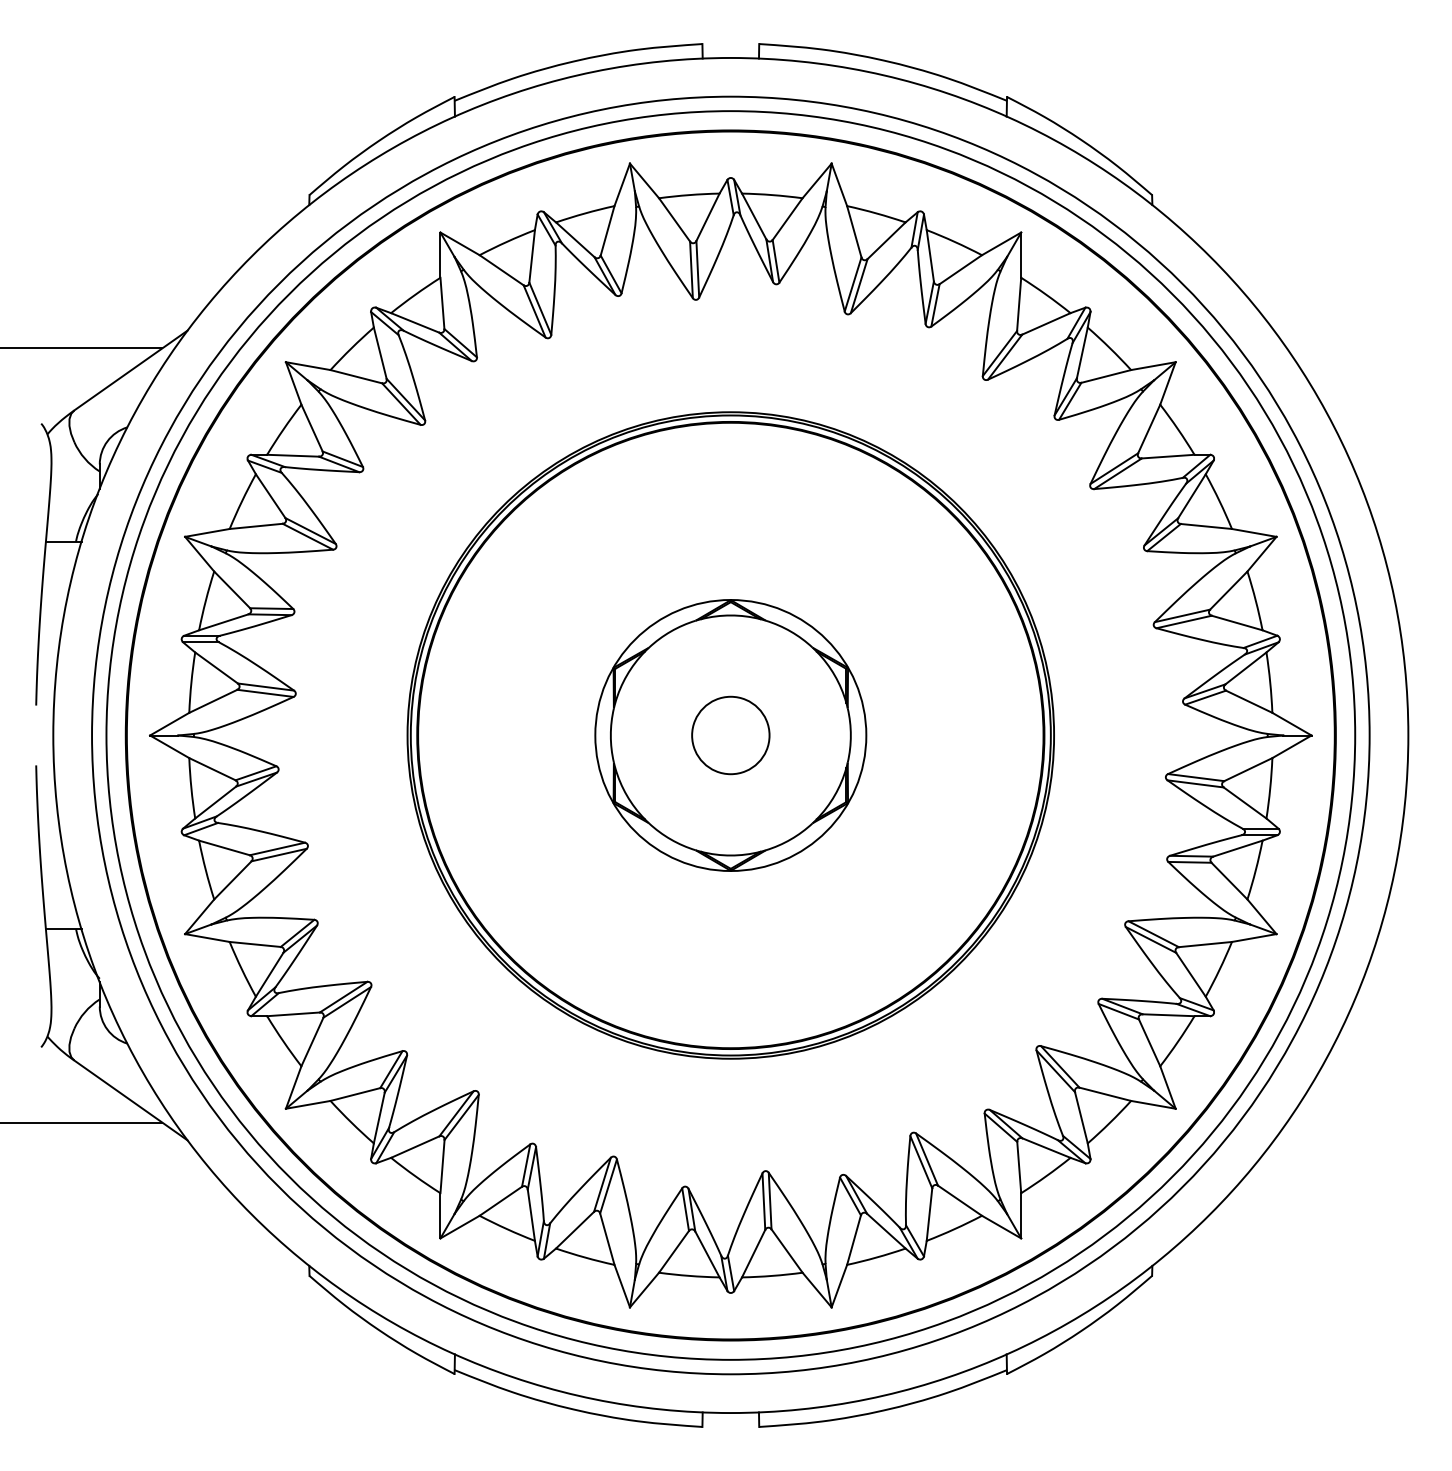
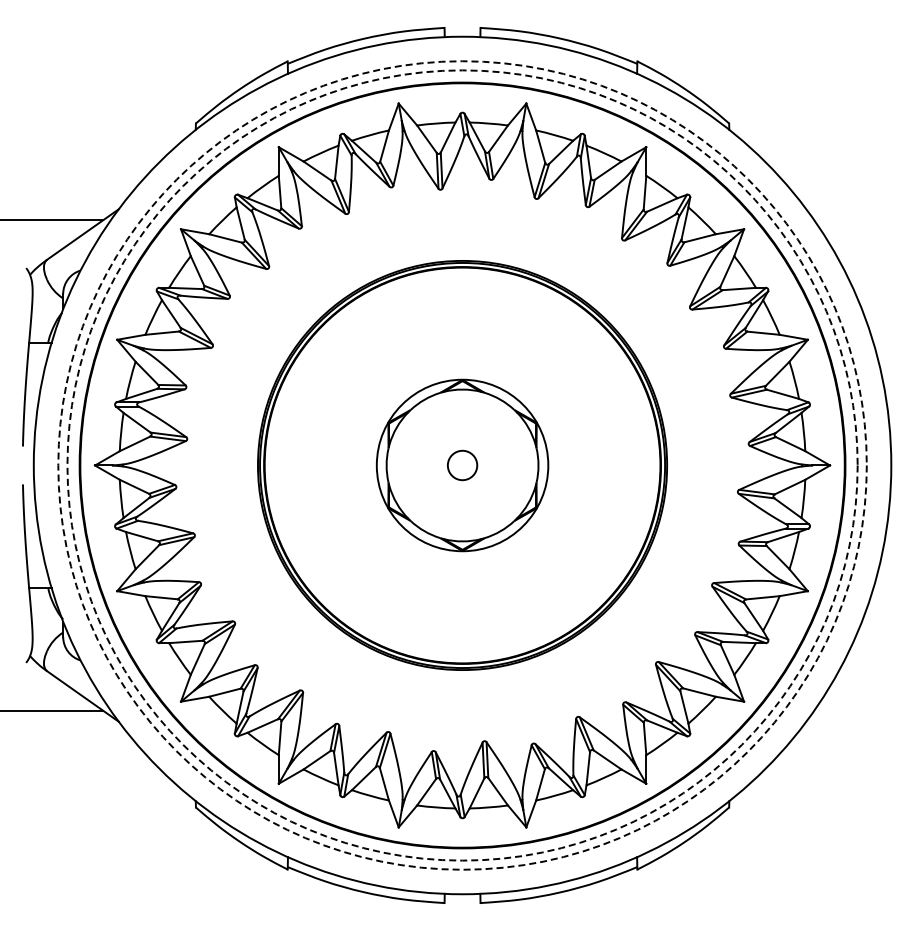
circle: (730, 735) -> (462, 465), size x0.6
circle: (730, 735) -> (462, 465), solid -> dashed
circle: (730, 735) -> (462, 465), solid -> dashed

